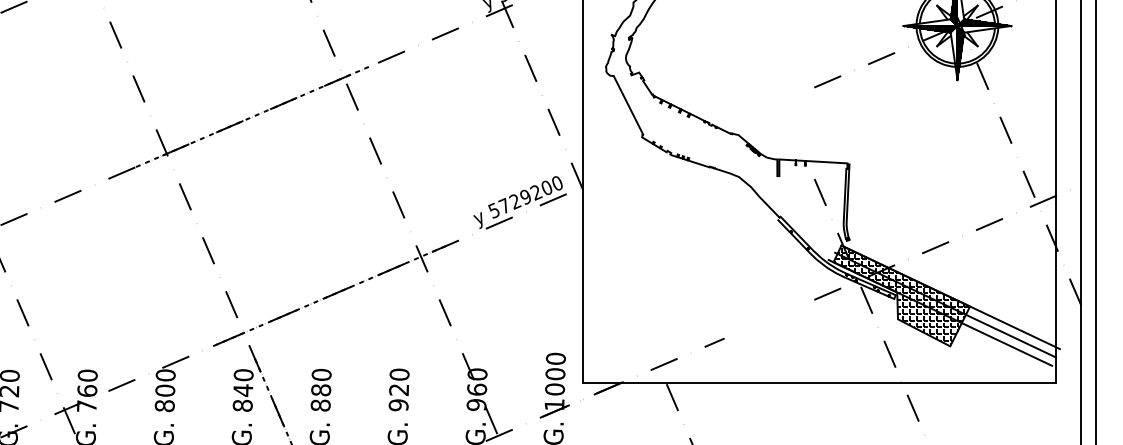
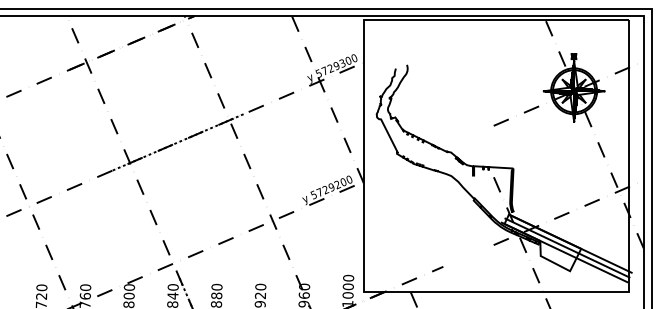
line: (329, 295) -> (221, 242), removed
hatch: (901, 295) -> (542, 242), removed

